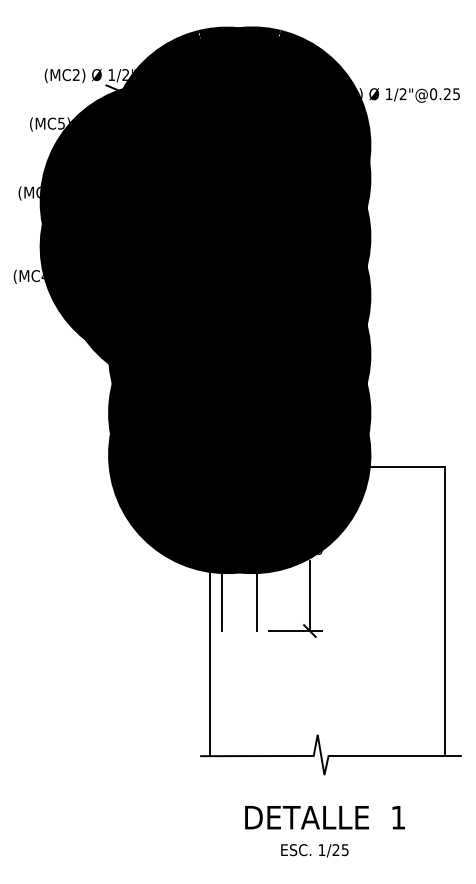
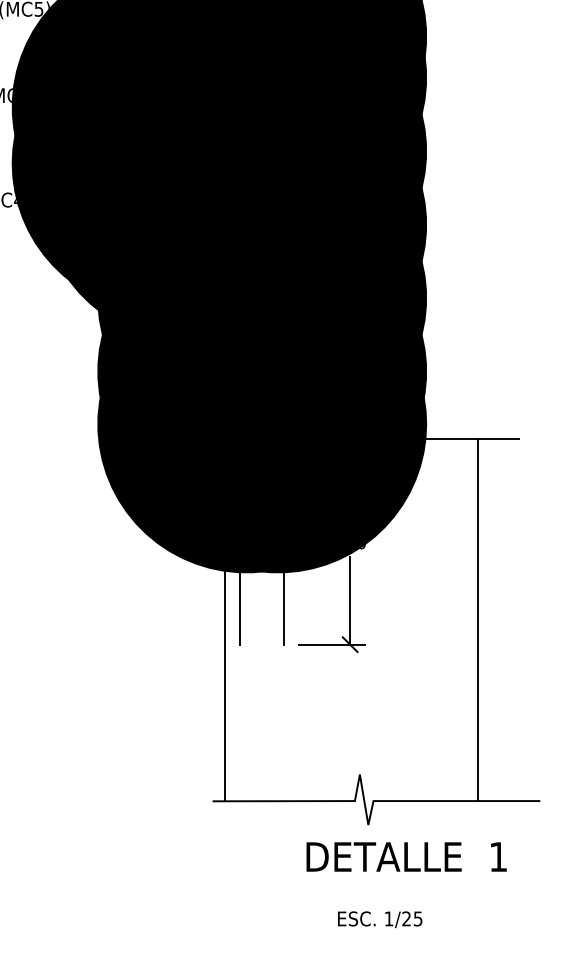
line: (444, 610) -> (477, 618), moved
text: (324, 817) -> (405, 856), moved
text: (314, 850) -> (379, 919), moved

